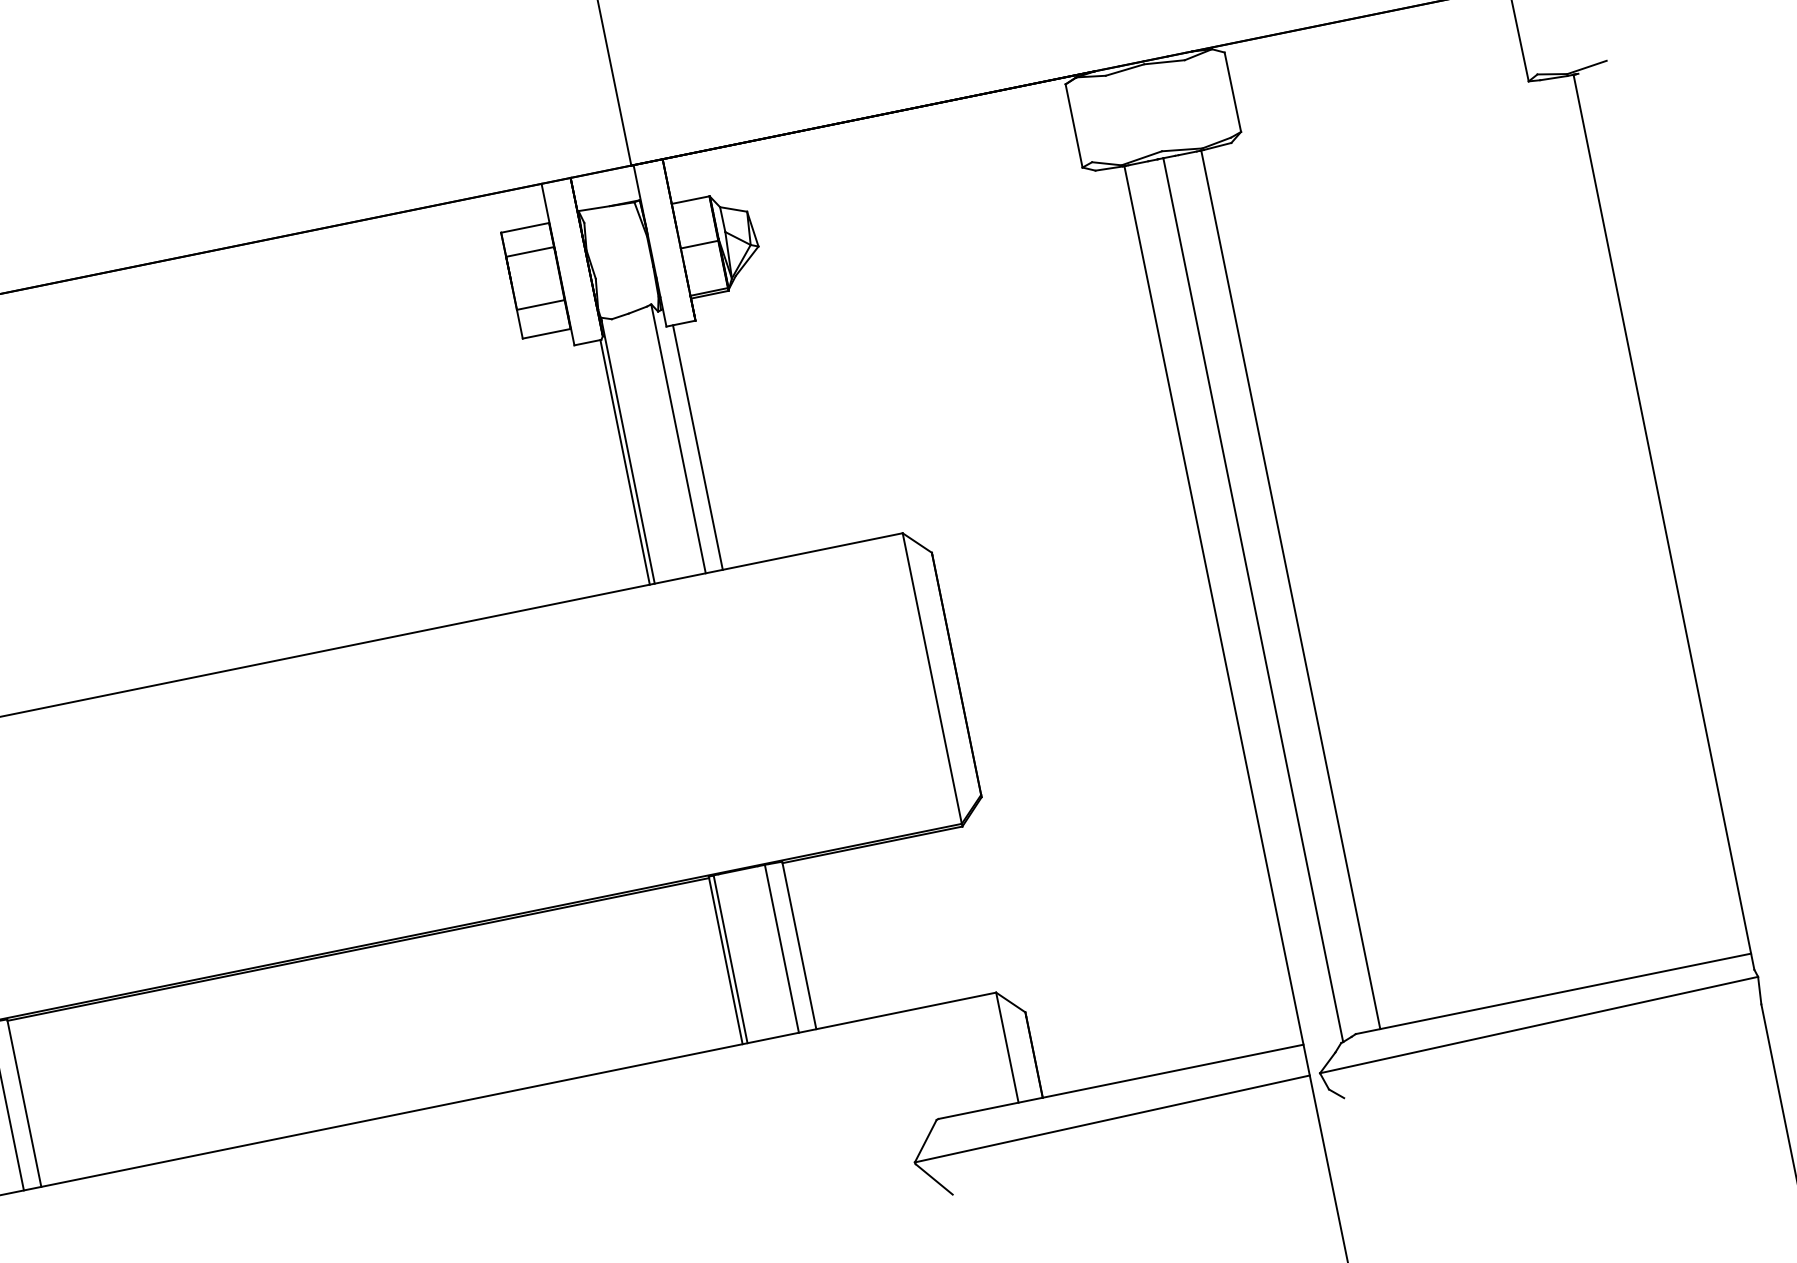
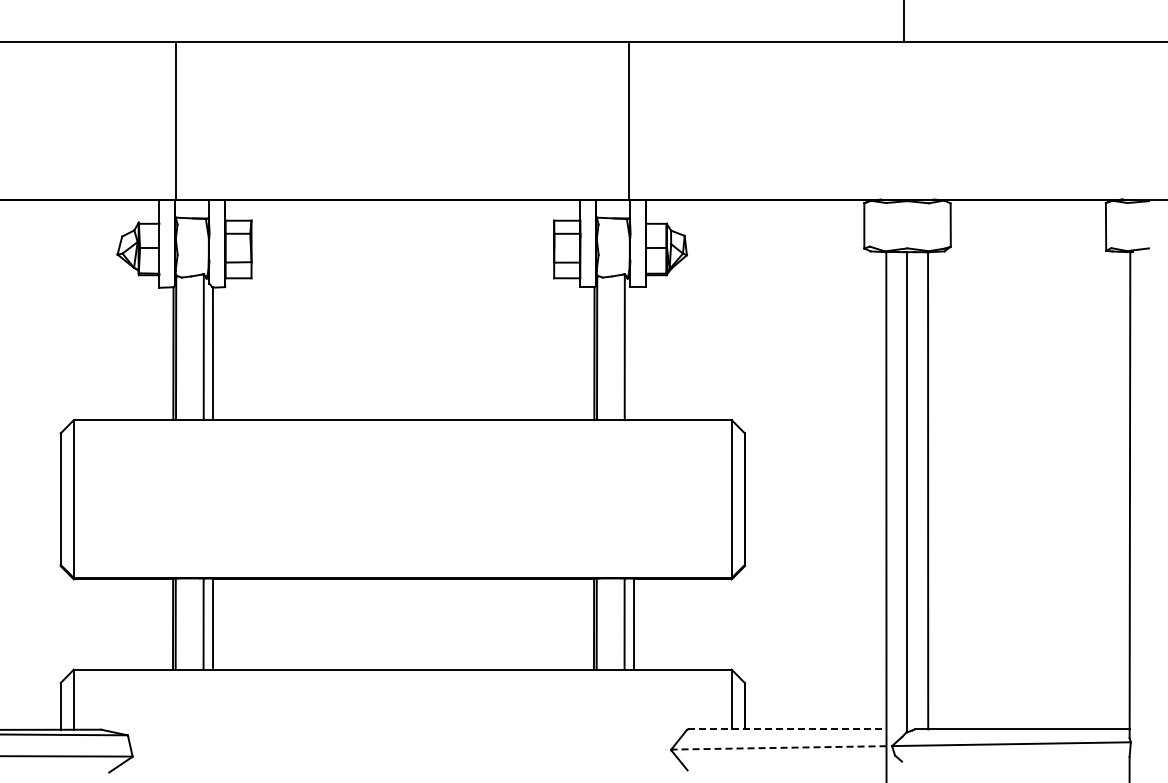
line: (696, 447) -> (633, 353), removed
line: (1121, 1081) -> (787, 729), solid -> dashed
line: (1111, 1118) -> (778, 747), solid -> dashed

